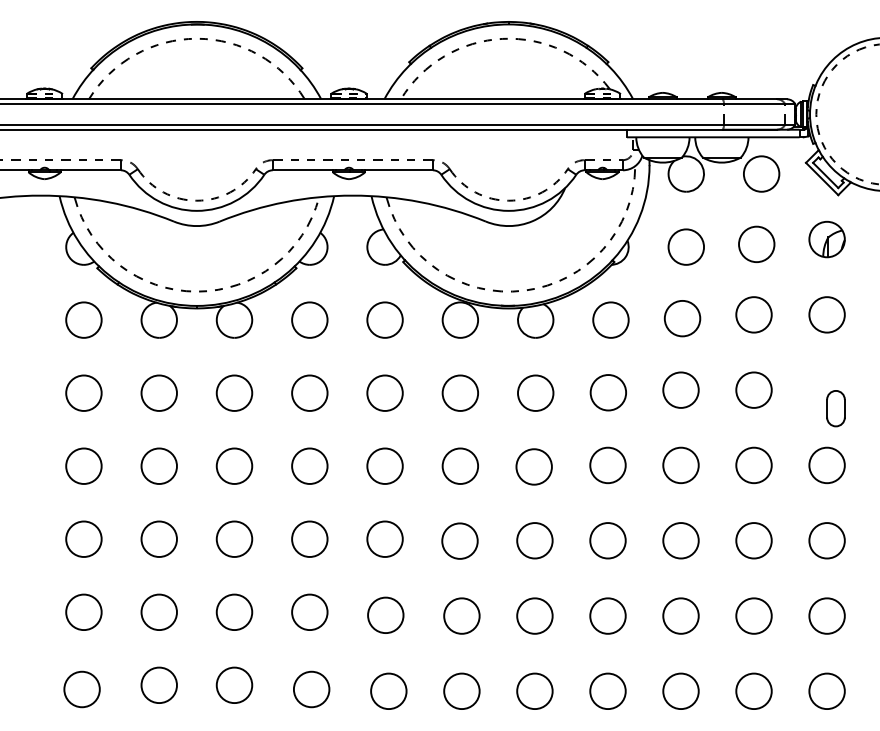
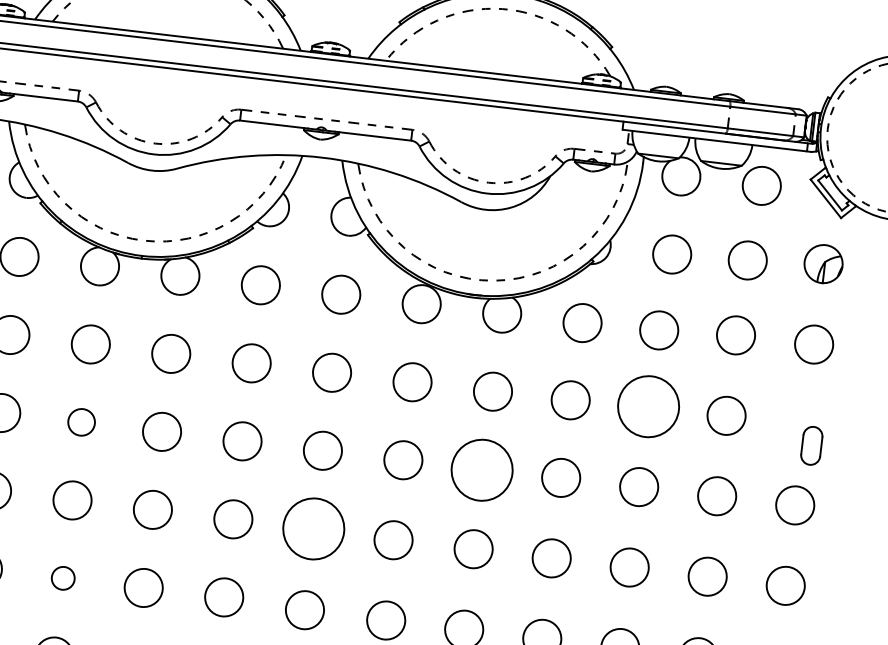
circle: (680, 389) -> (648, 405), size x1.6
circle: (158, 465) -> (80, 421), size x0.7
circle: (533, 466) -> (481, 469), size x1.6
circle: (384, 538) -> (313, 527), size x1.6
circle: (158, 611) -> (62, 577), size x0.6

